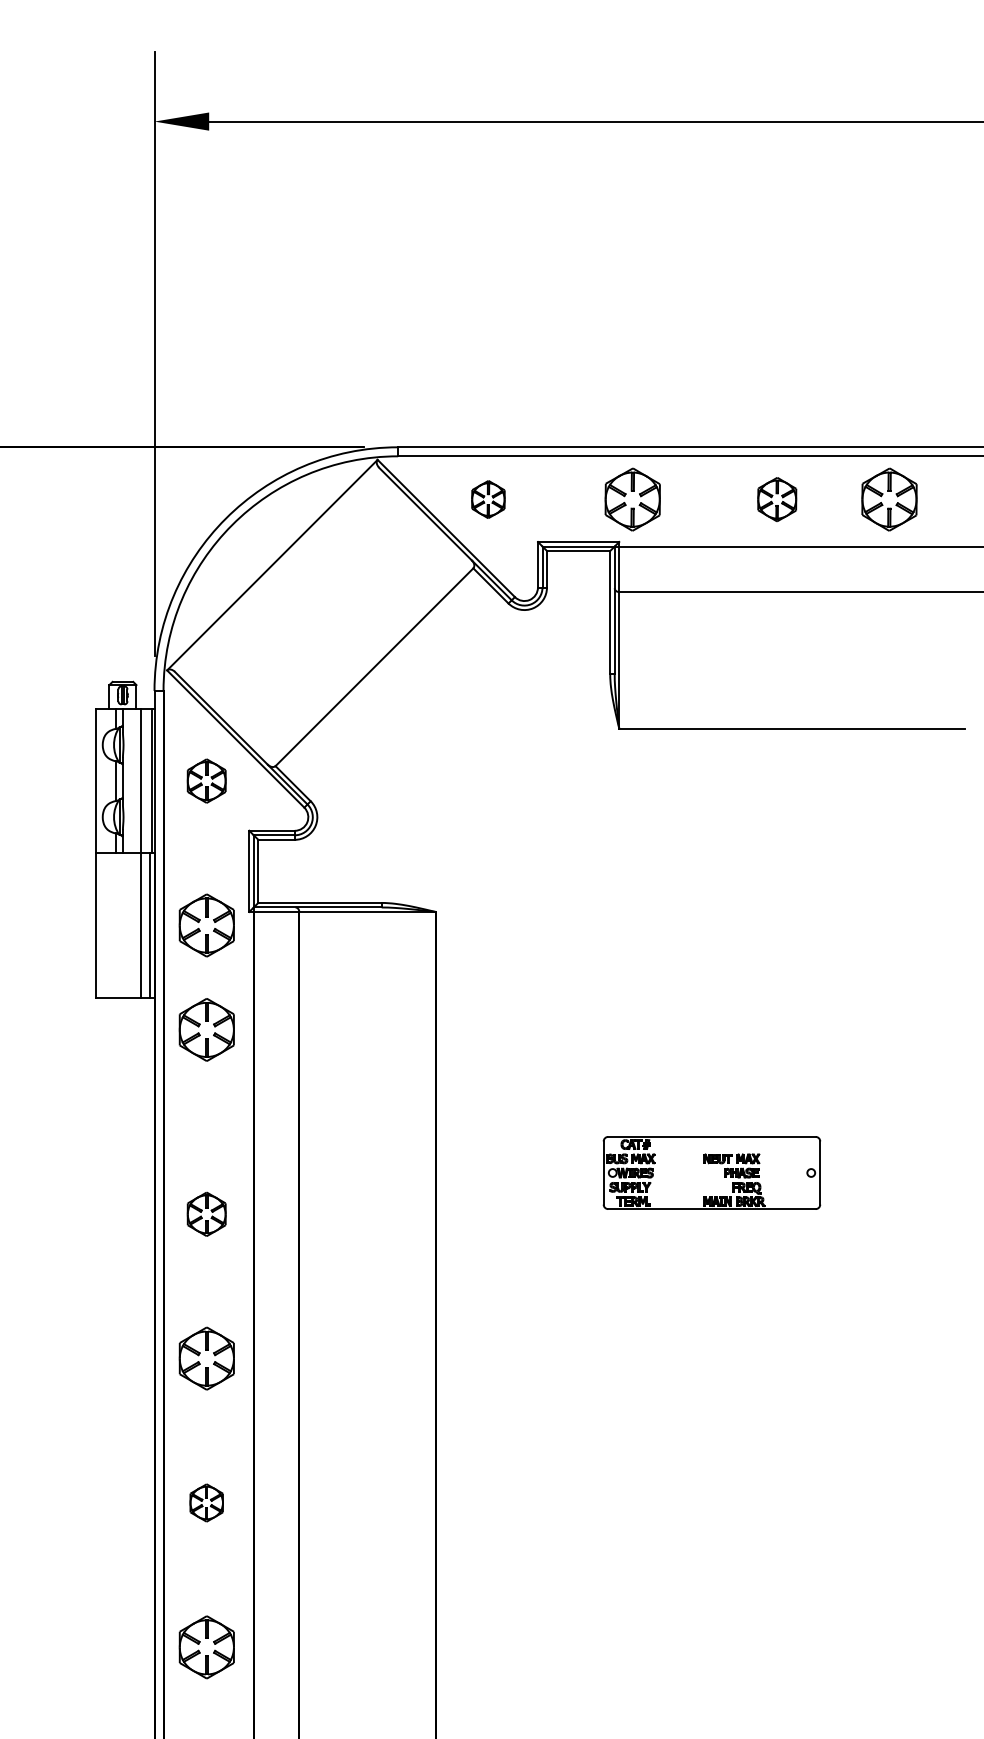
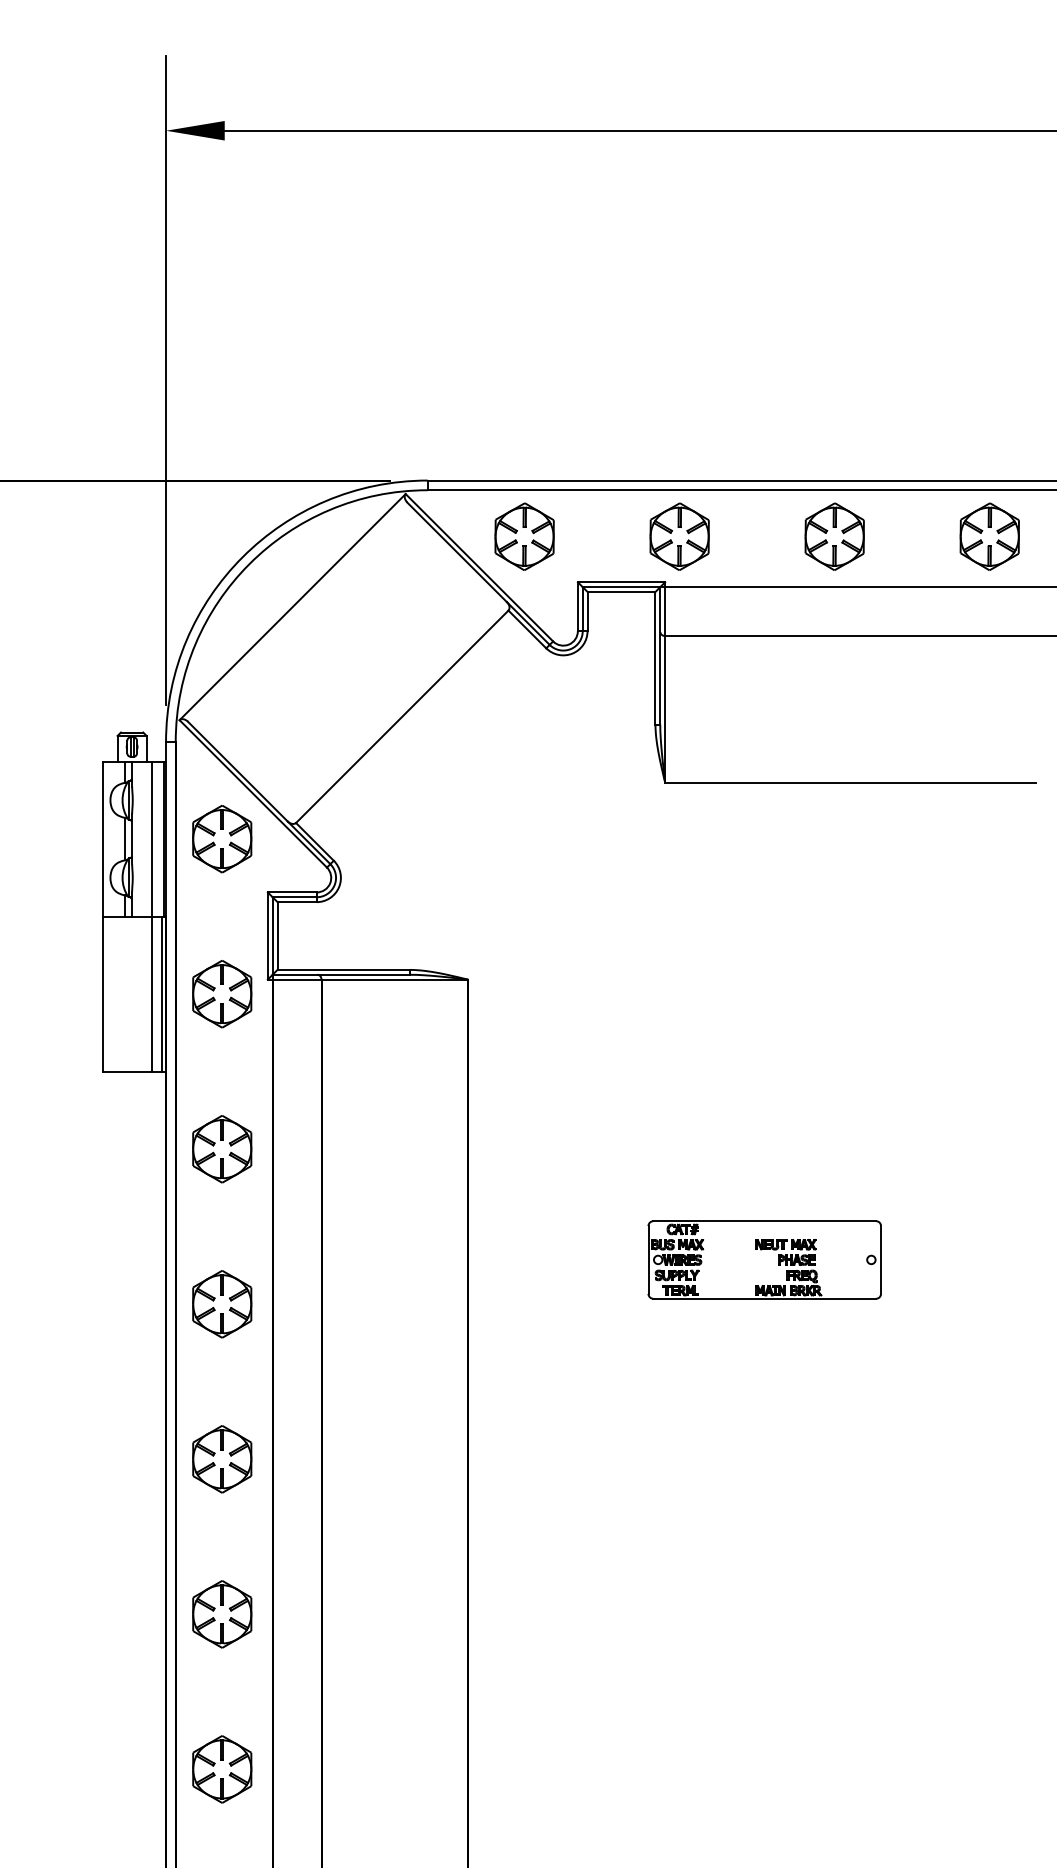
part: (488, 499) -> (524, 536), size x1.67
part: (777, 499) -> (835, 536), size x1.43
part: (889, 499) -> (989, 536), moved
part: (206, 780) -> (221, 838), size x1.43
part: (206, 1029) -> (221, 1148), moved
part: (206, 1214) -> (221, 1304), size x1.43
part: (206, 1502) -> (221, 1613), size x1.67

